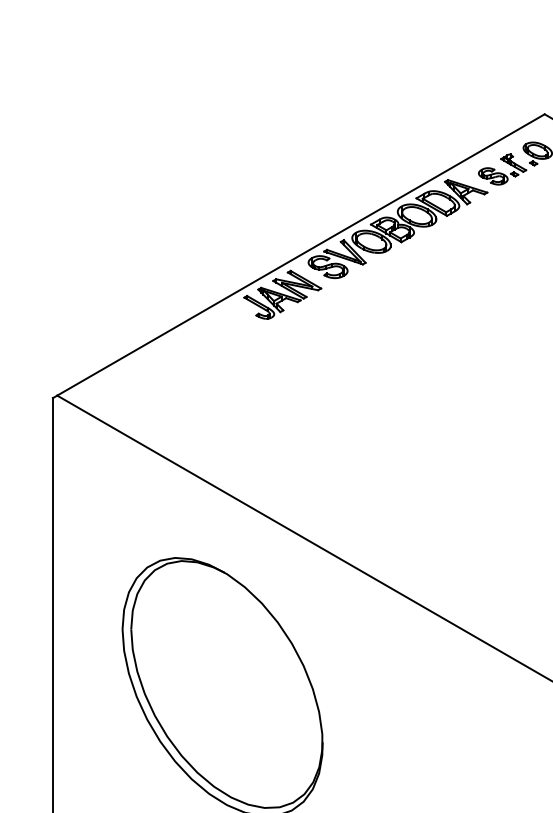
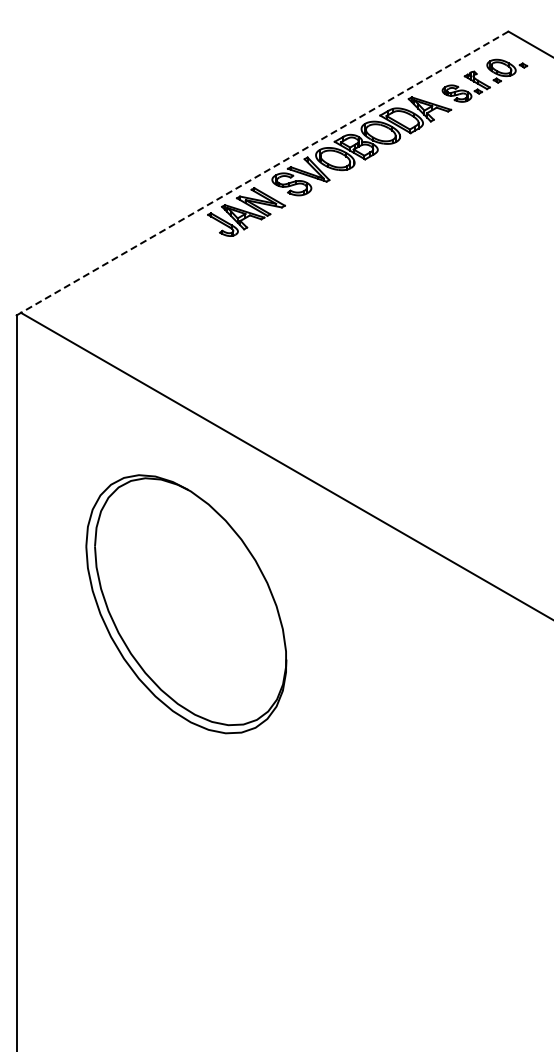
line: (300, 255) -> (264, 172), solid -> dashed

